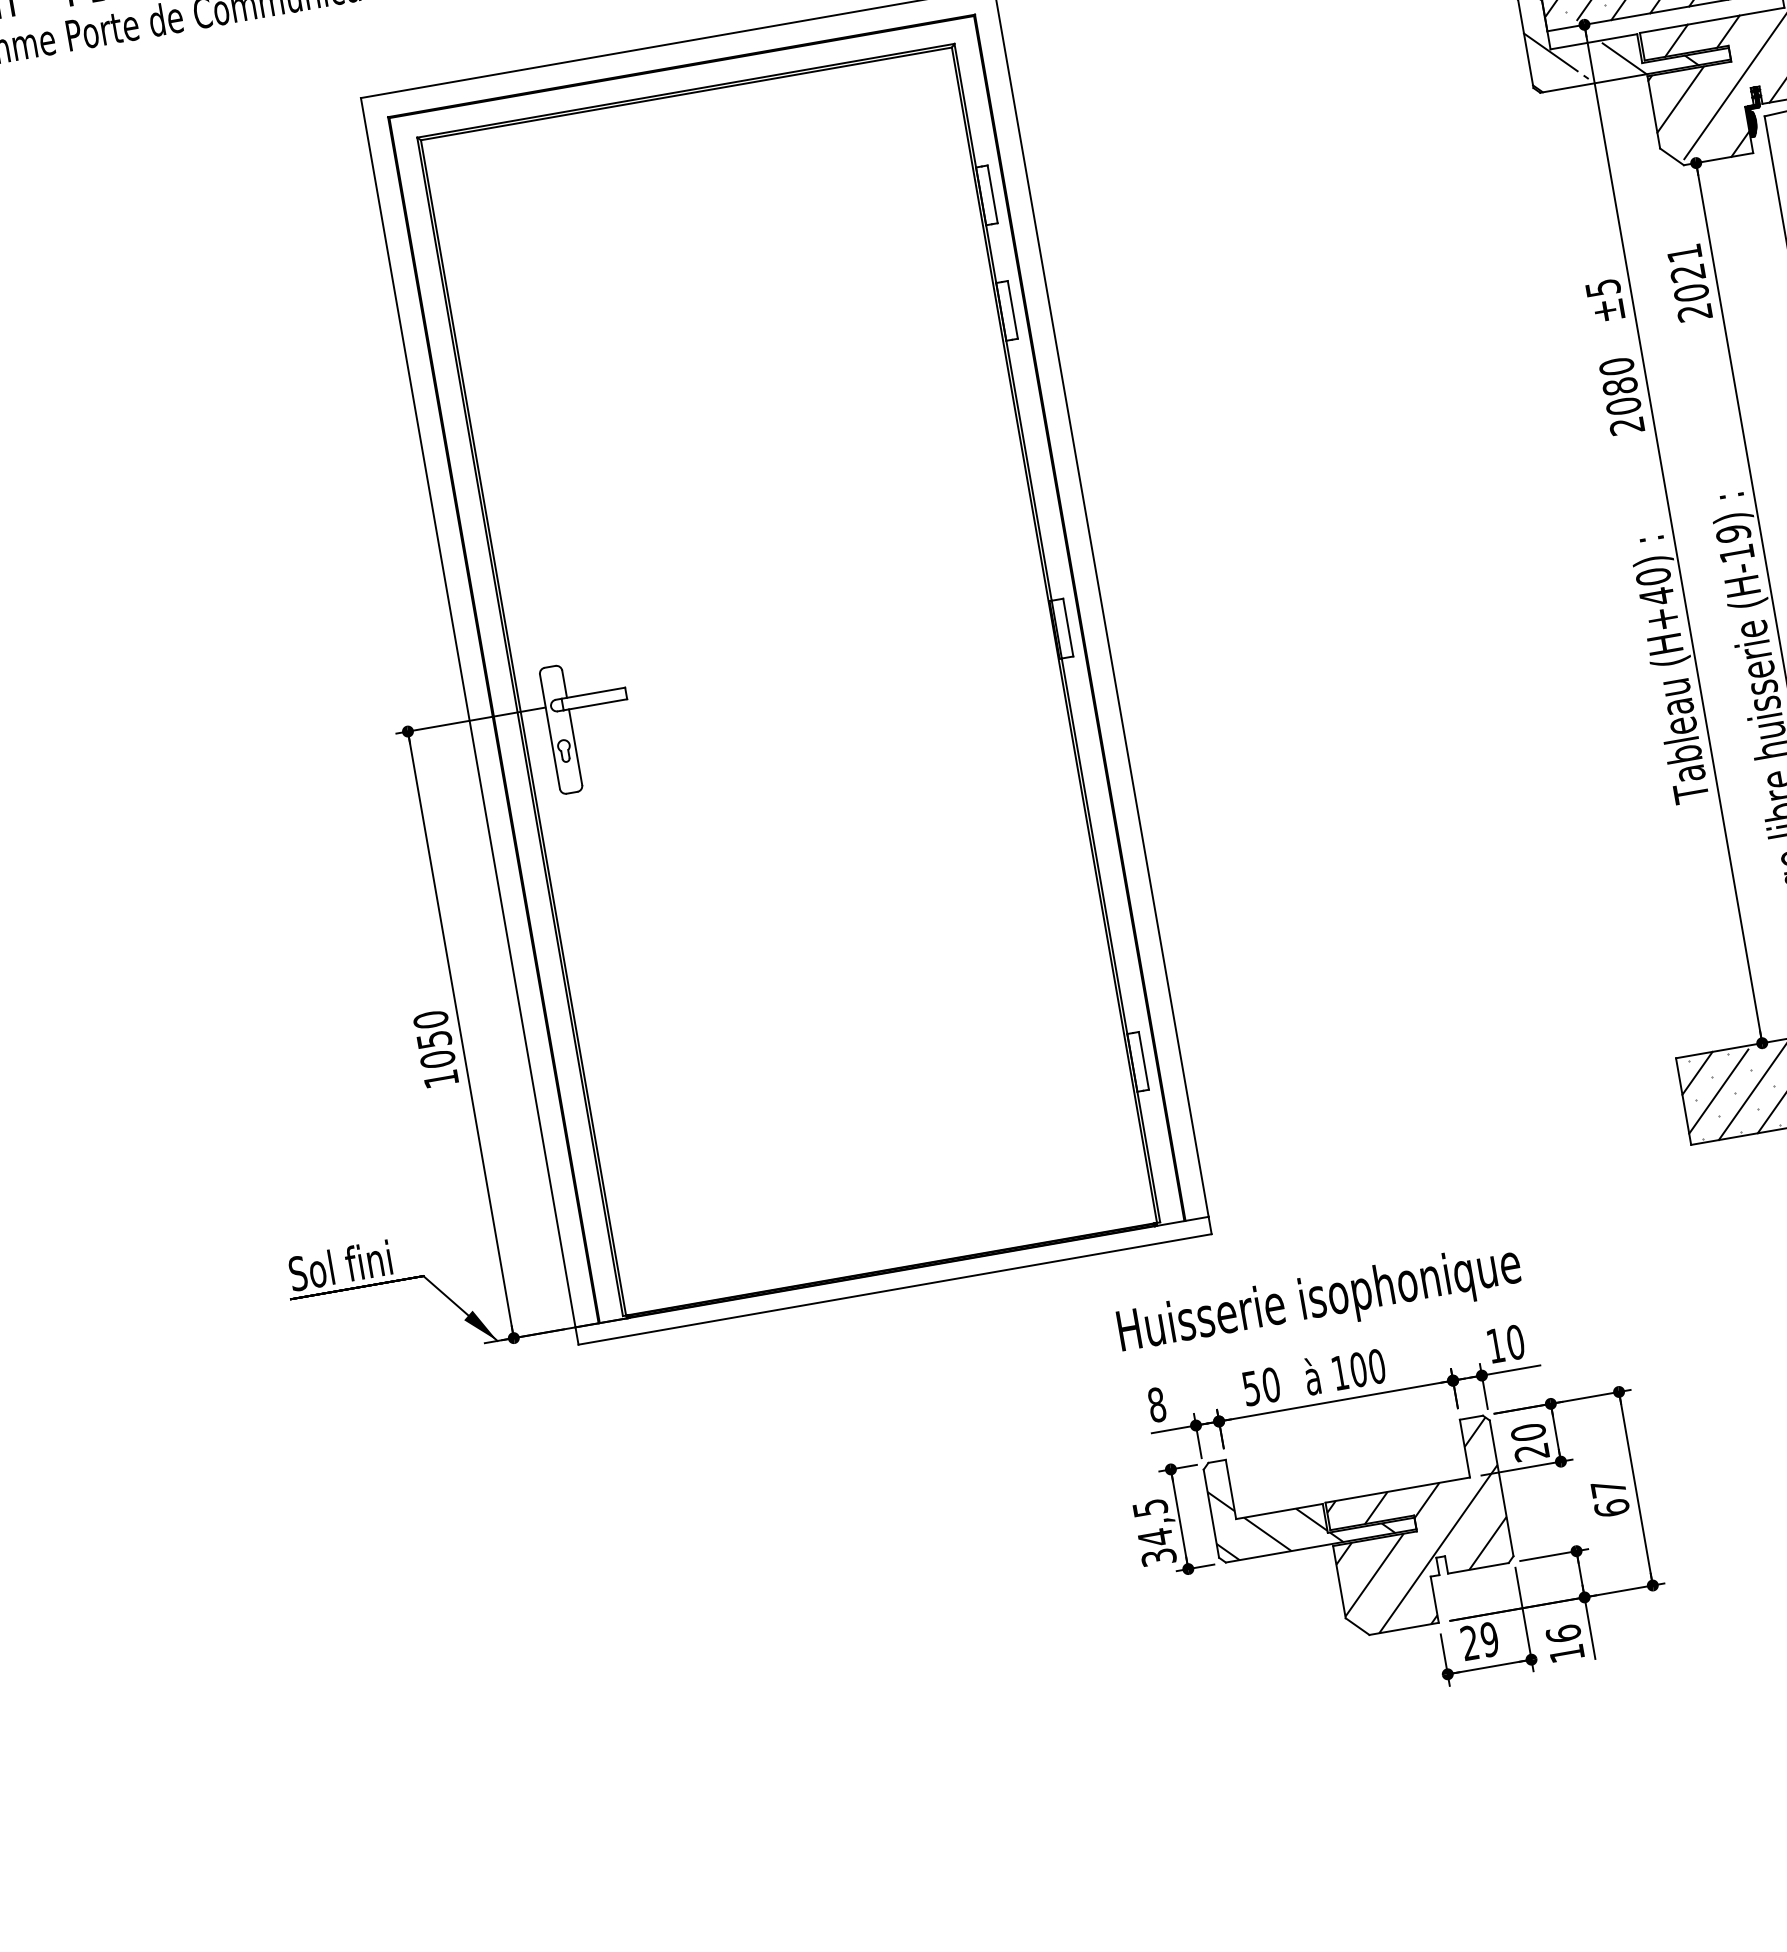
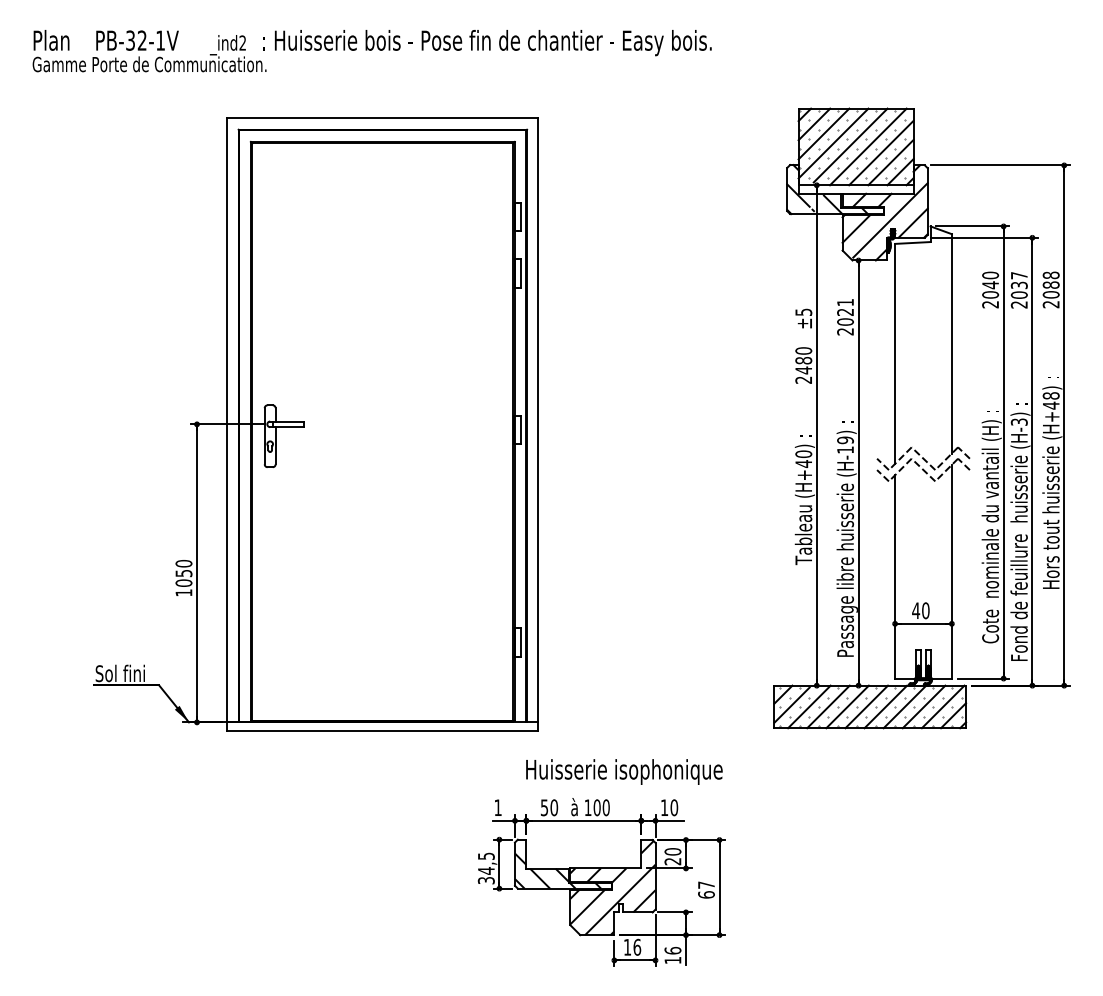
text: (1623, 406) -> (803, 370), 2080 -> 2480
text: (1319, 1300) -> (624, 771), moved
text: (1155, 1404) -> (497, 807), 8 -> 1
text: (1479, 1639) -> (632, 946), 29 -> 16

